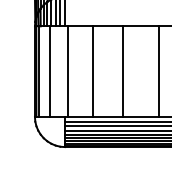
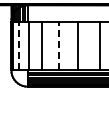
line: (49, 70) -> (19, 45), solid -> dashed
line: (124, 70) -> (59, 45), solid -> dashed

